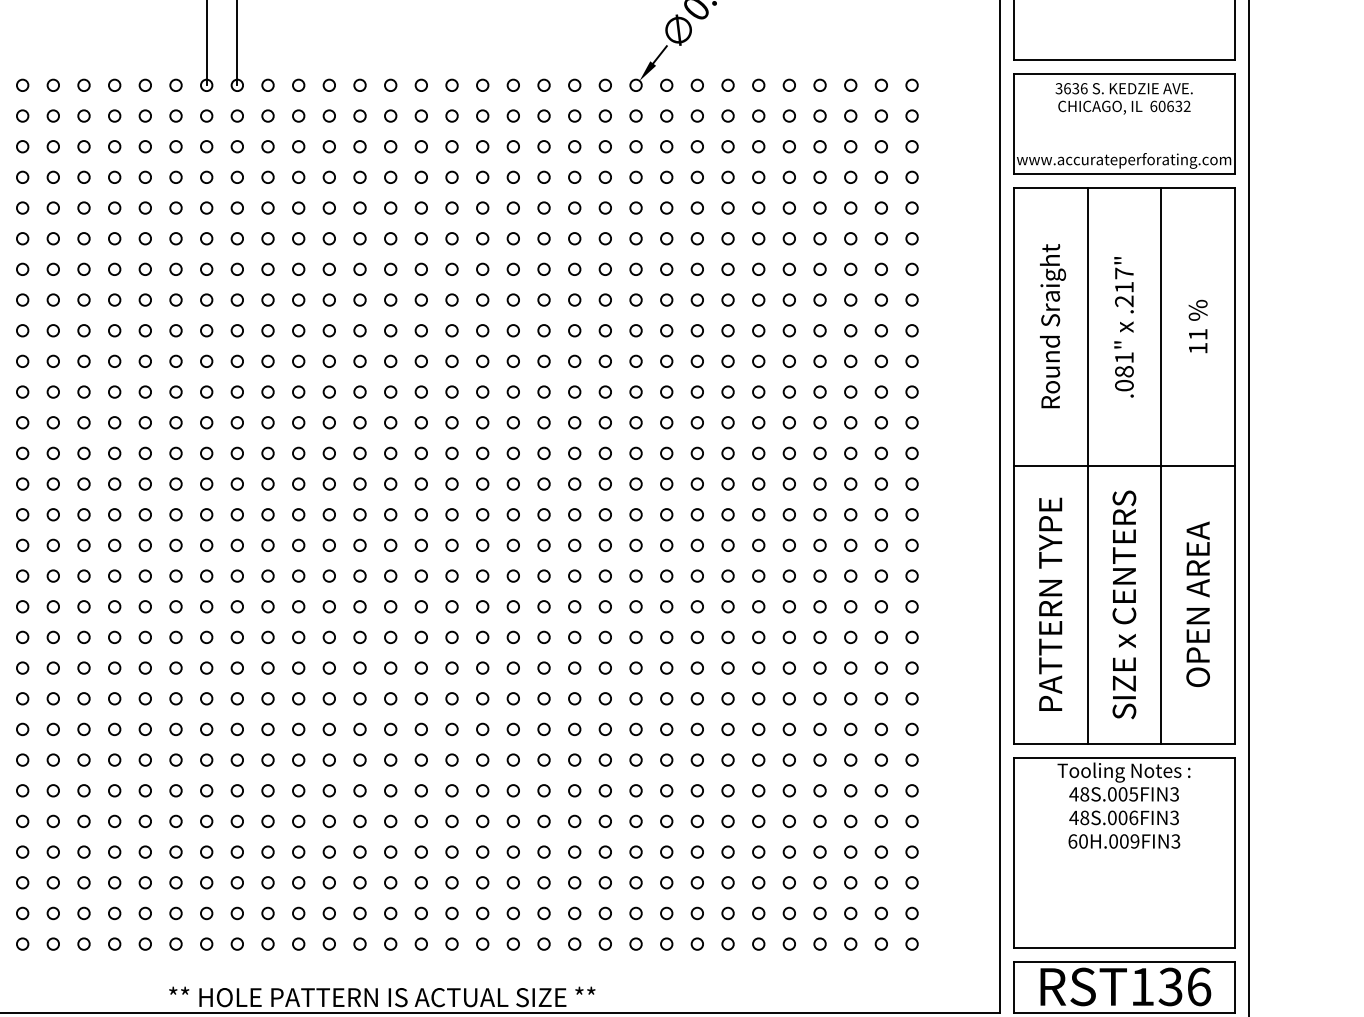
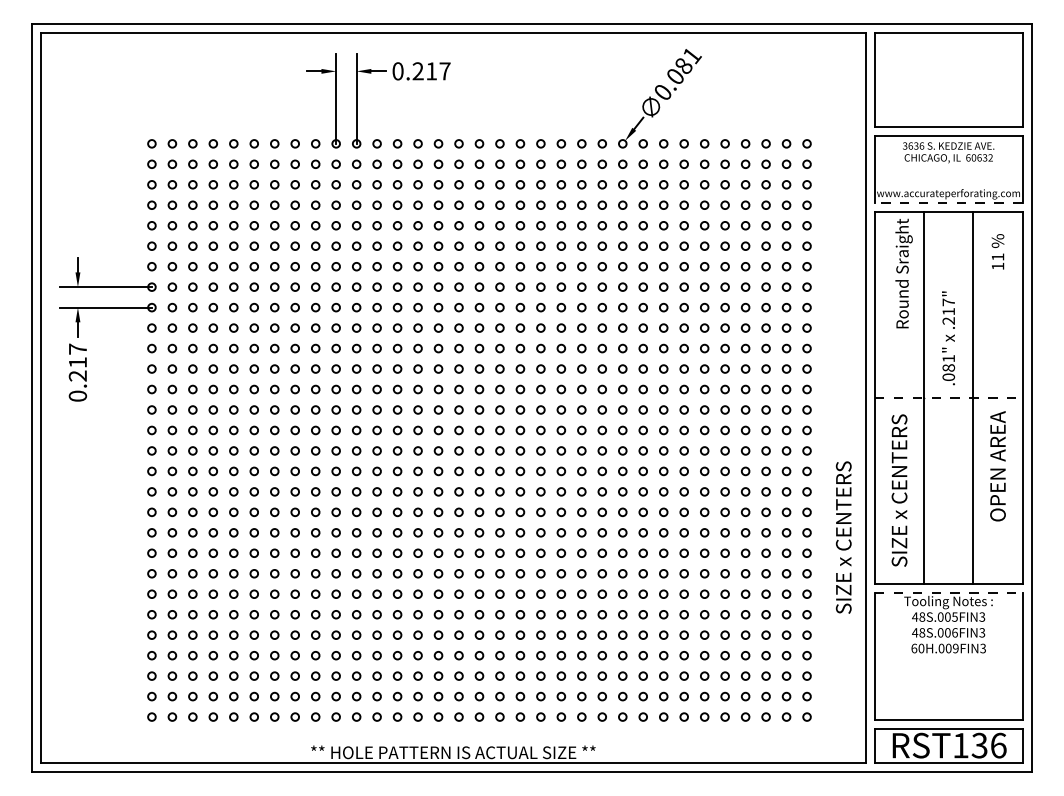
line: (1123, 174) -> (948, 203), solid -> dashed
text: (1052, 326) -> (903, 273), moved
text: (1197, 326) -> (997, 251), moved
text: (1123, 327) -> (948, 338), moved
line: (1123, 466) -> (948, 398), solid -> dashed
text: (1050, 604) -> (899, 490), PATTERN TYPE -> SIZE x CENTERS
text: (1123, 604) -> (843, 537), moved
text: (1197, 604) -> (997, 466), moved
line: (1123, 757) -> (948, 592), solid -> dashed

